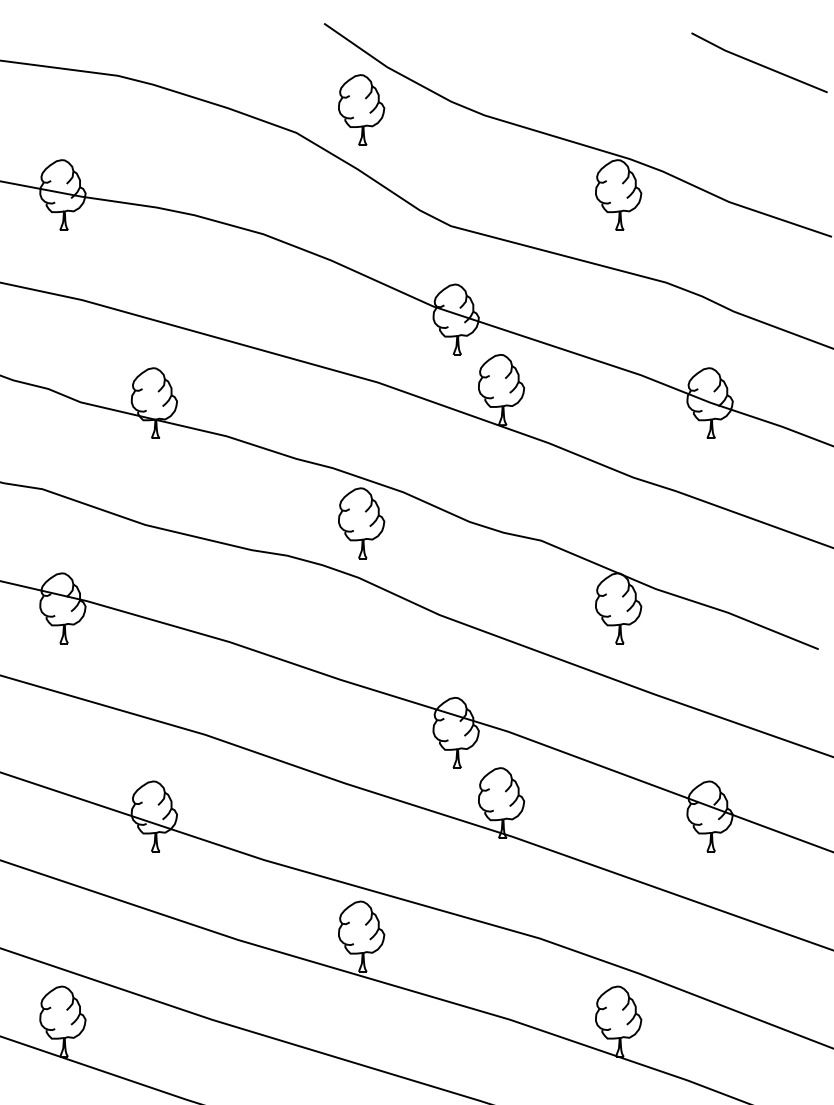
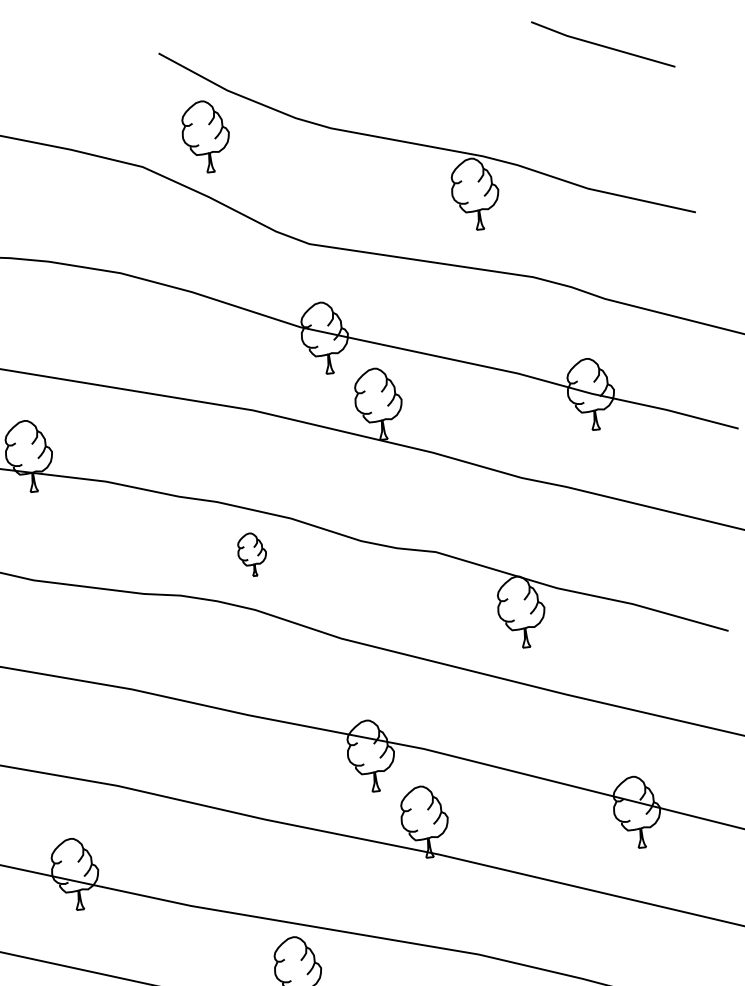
part: (361, 523) -> (252, 554), size x0.6

